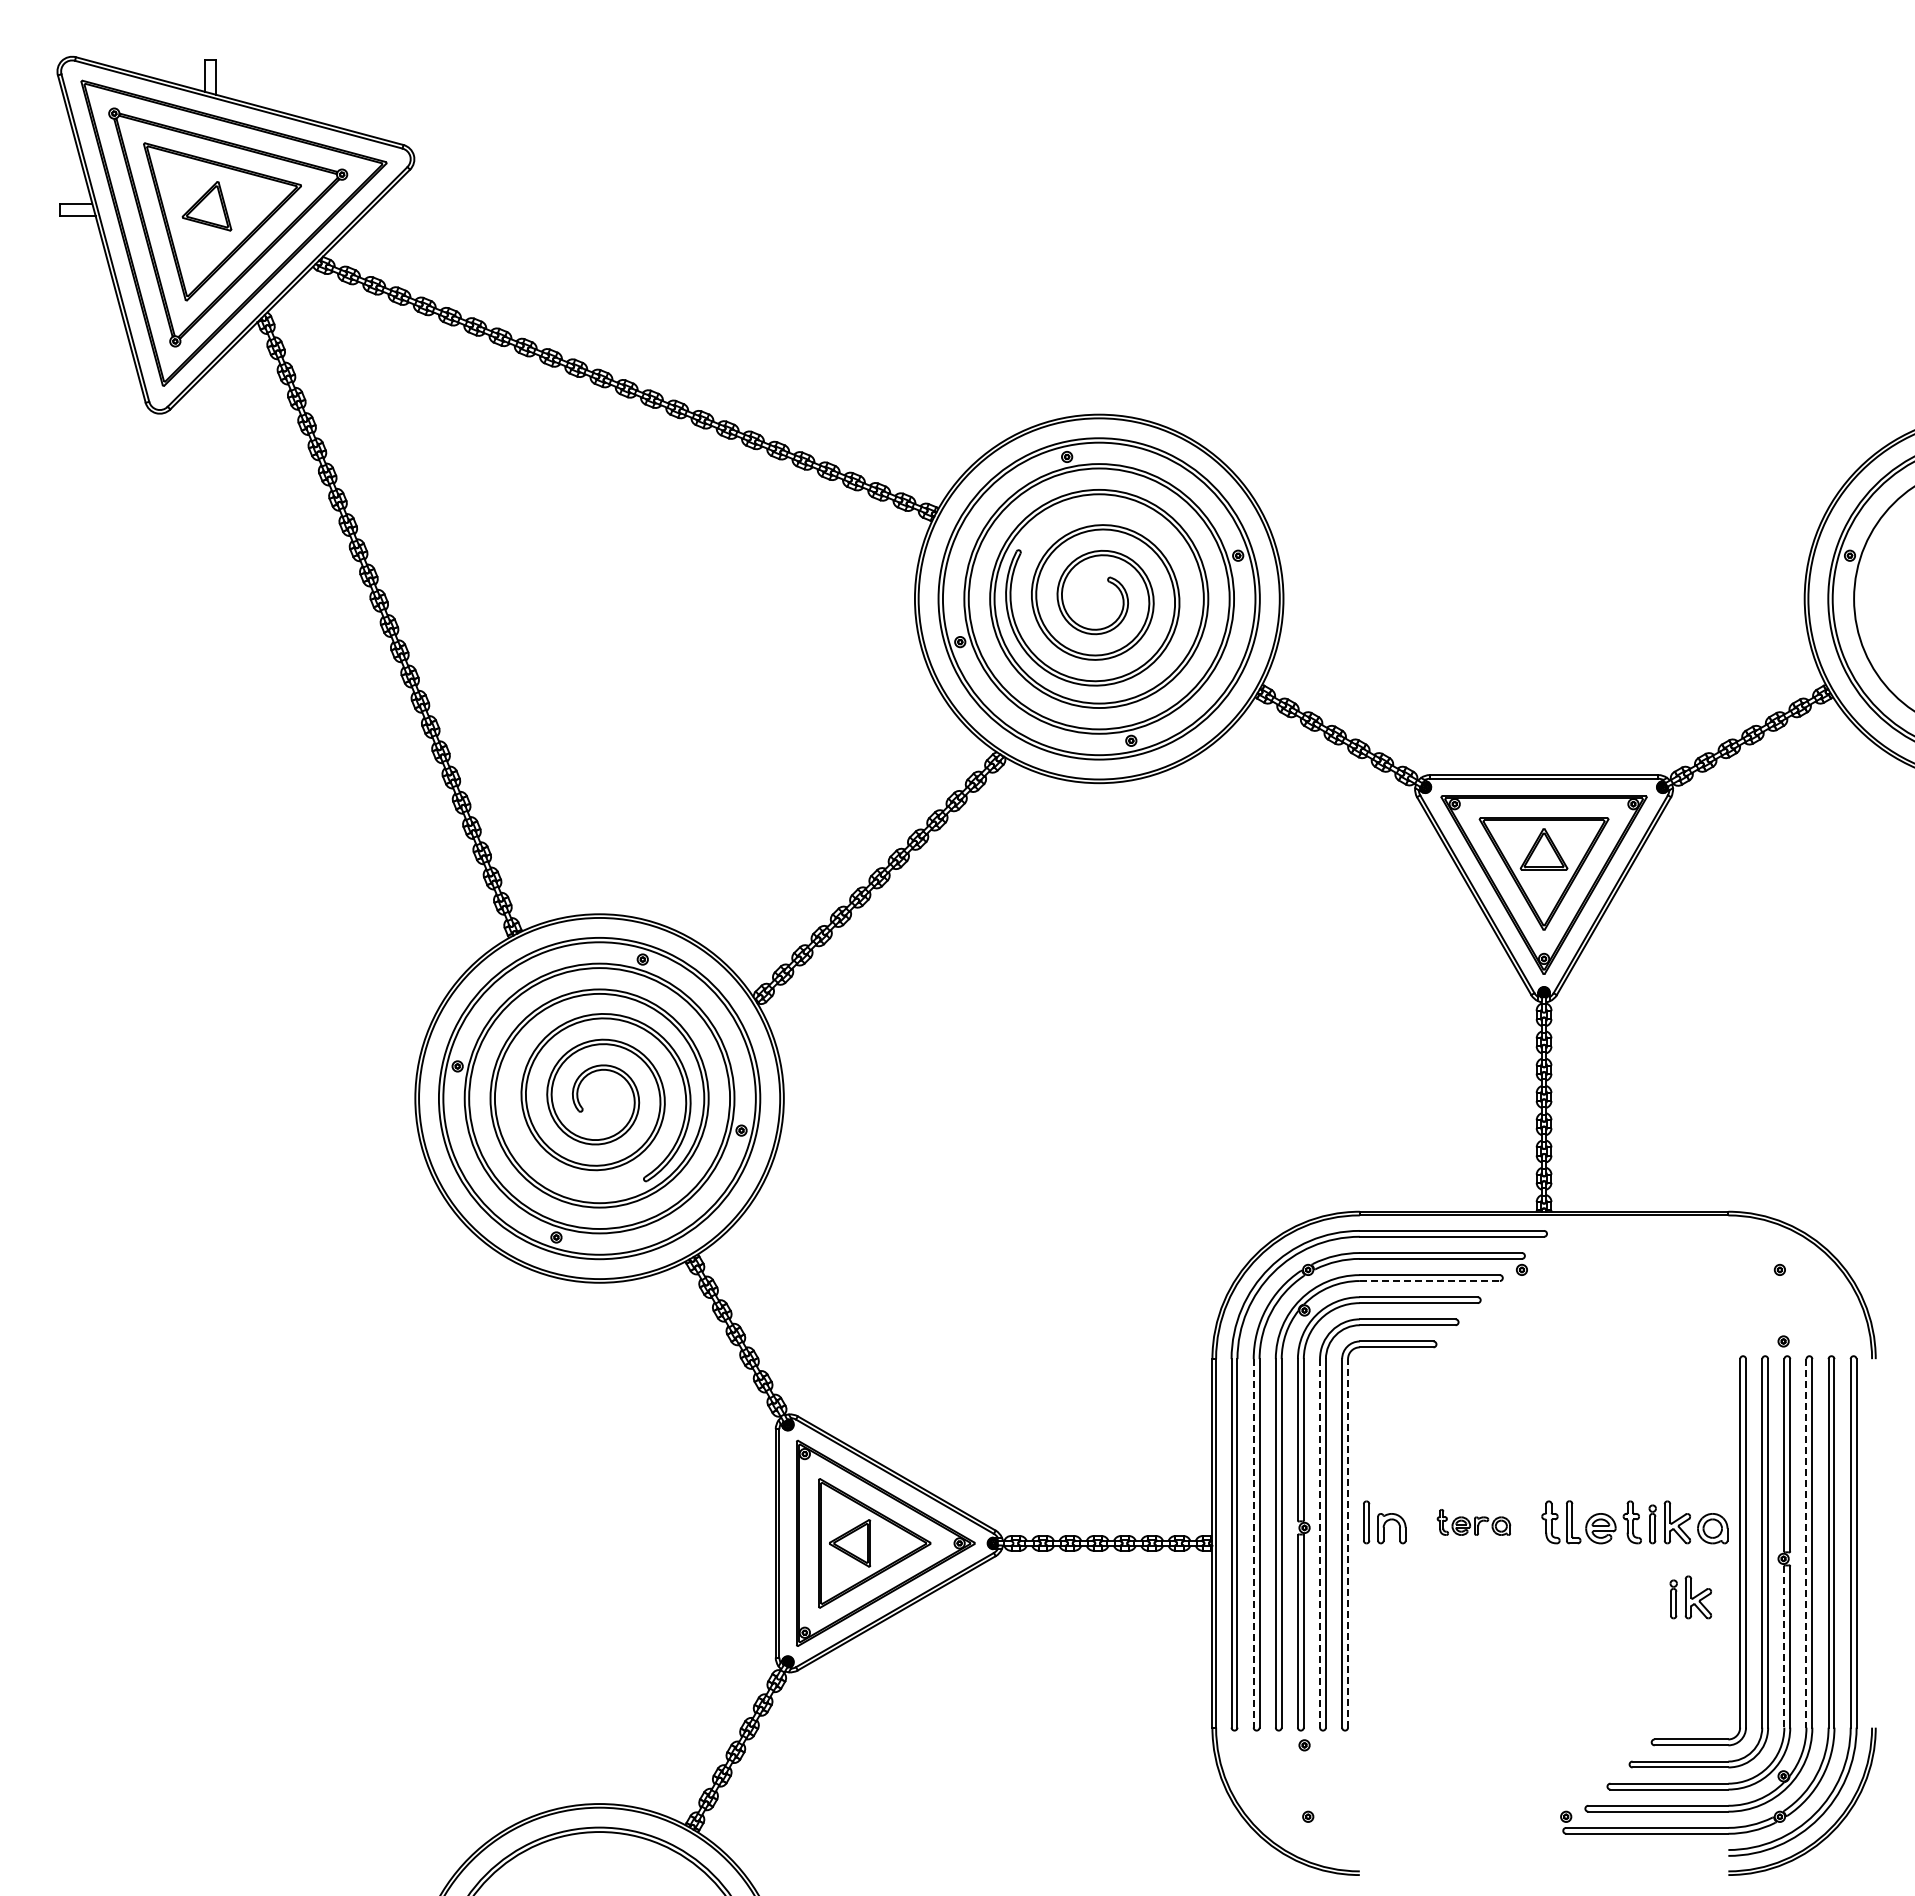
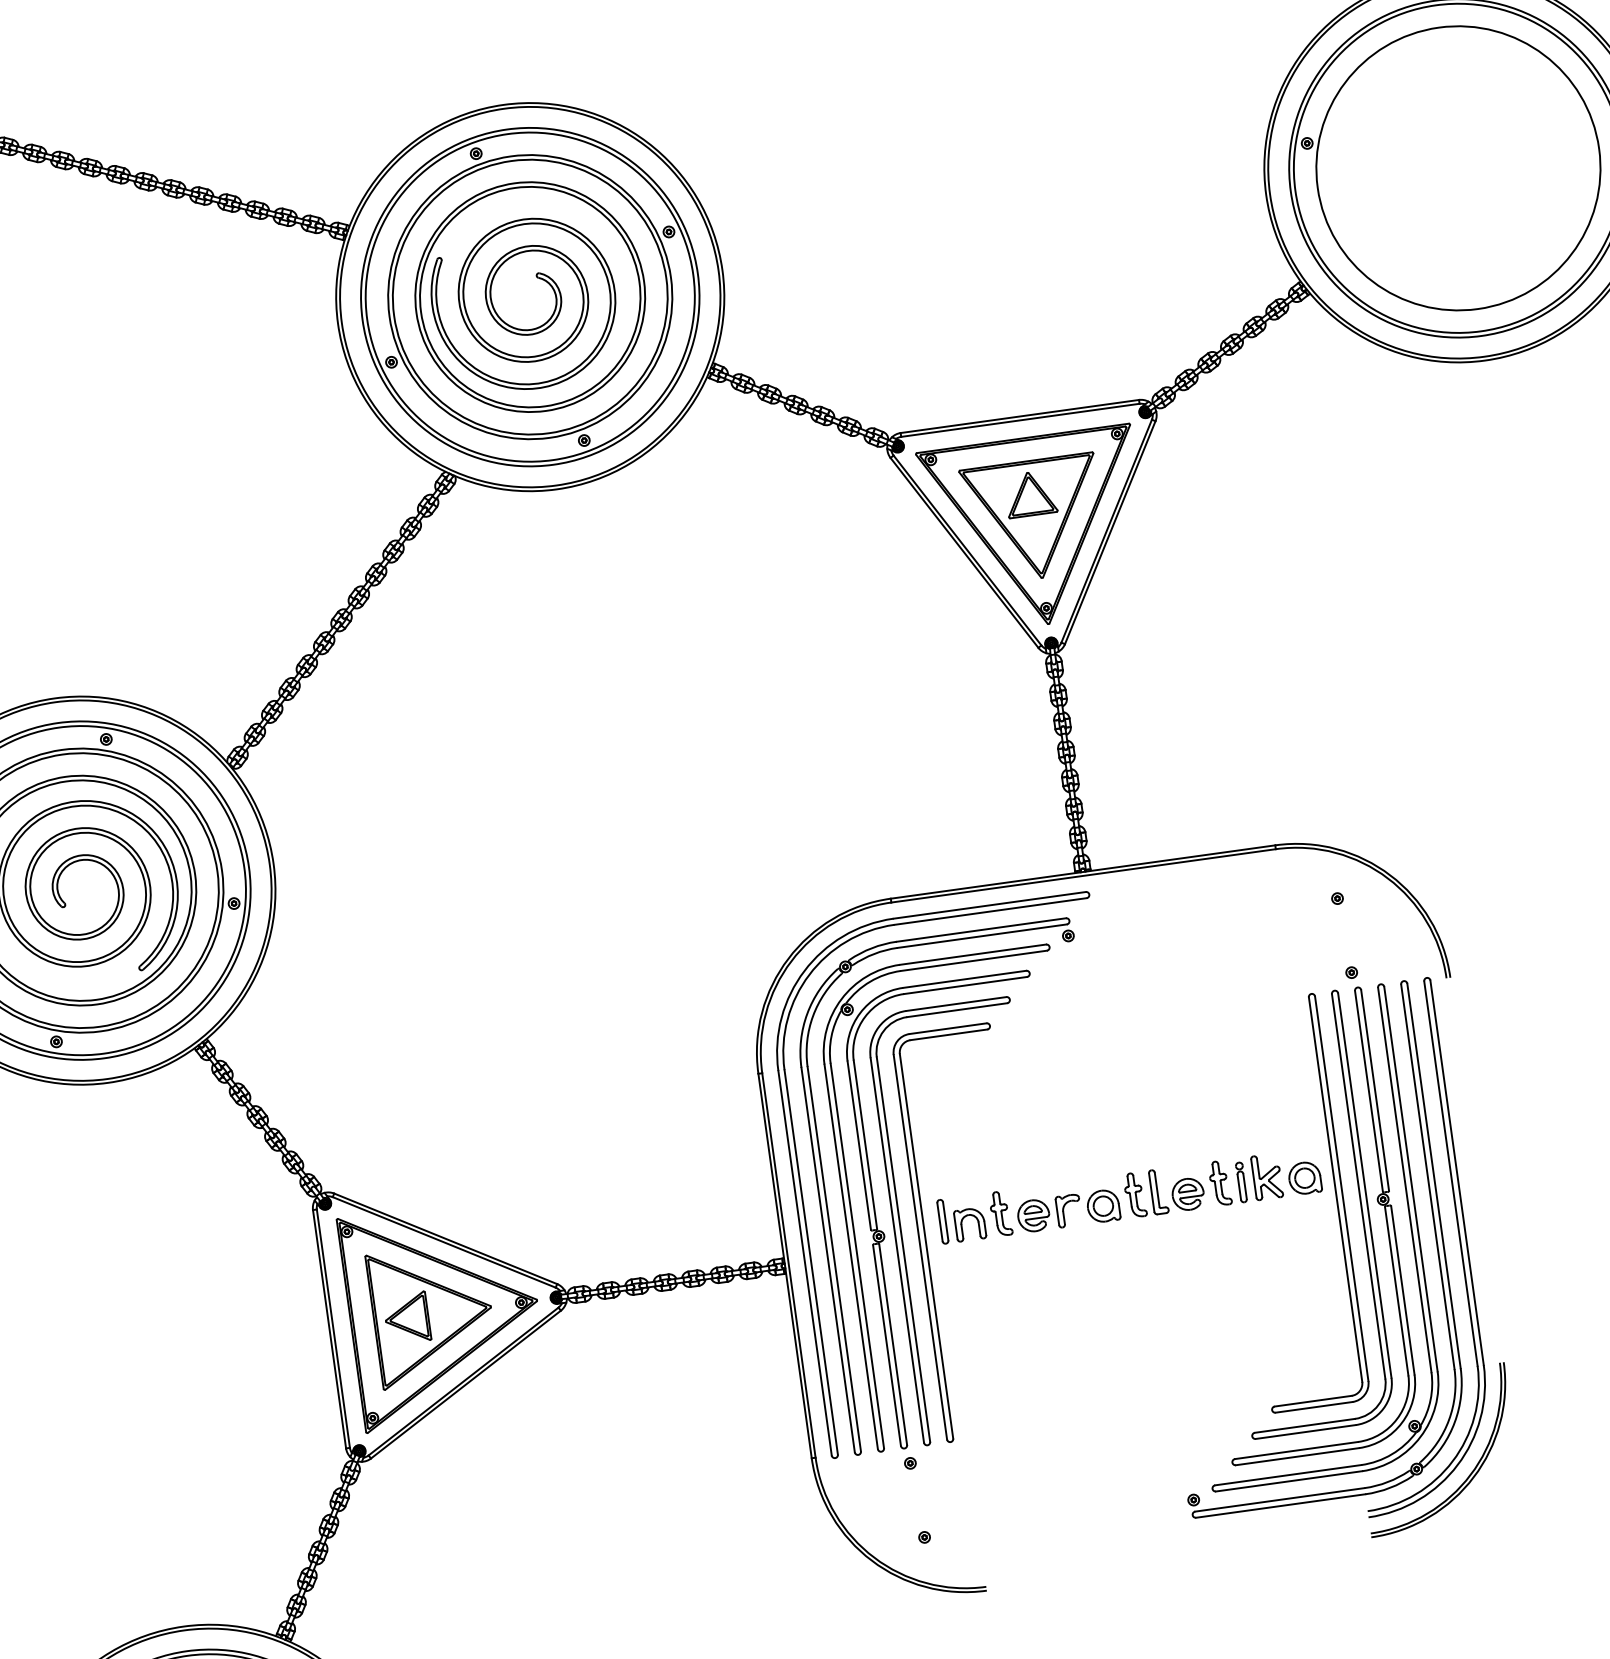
line: (1430, 1281) -> (974, 961), dashed -> solid
part: (1473, 1522) -> (1054, 1206), size x1.67
line: (1348, 1542) -> (926, 1245), dashed -> solid
line: (1253, 1543) -> (827, 1260), dashed -> solid
line: (1320, 1543) -> (897, 1250), dashed -> solid
line: (1806, 1543) -> (1404, 1180), dashed -> solid
part: (1690, 1597) -> (1291, 1253), removed
line: (1784, 1647) -> (1396, 1291), dashed -> solid

